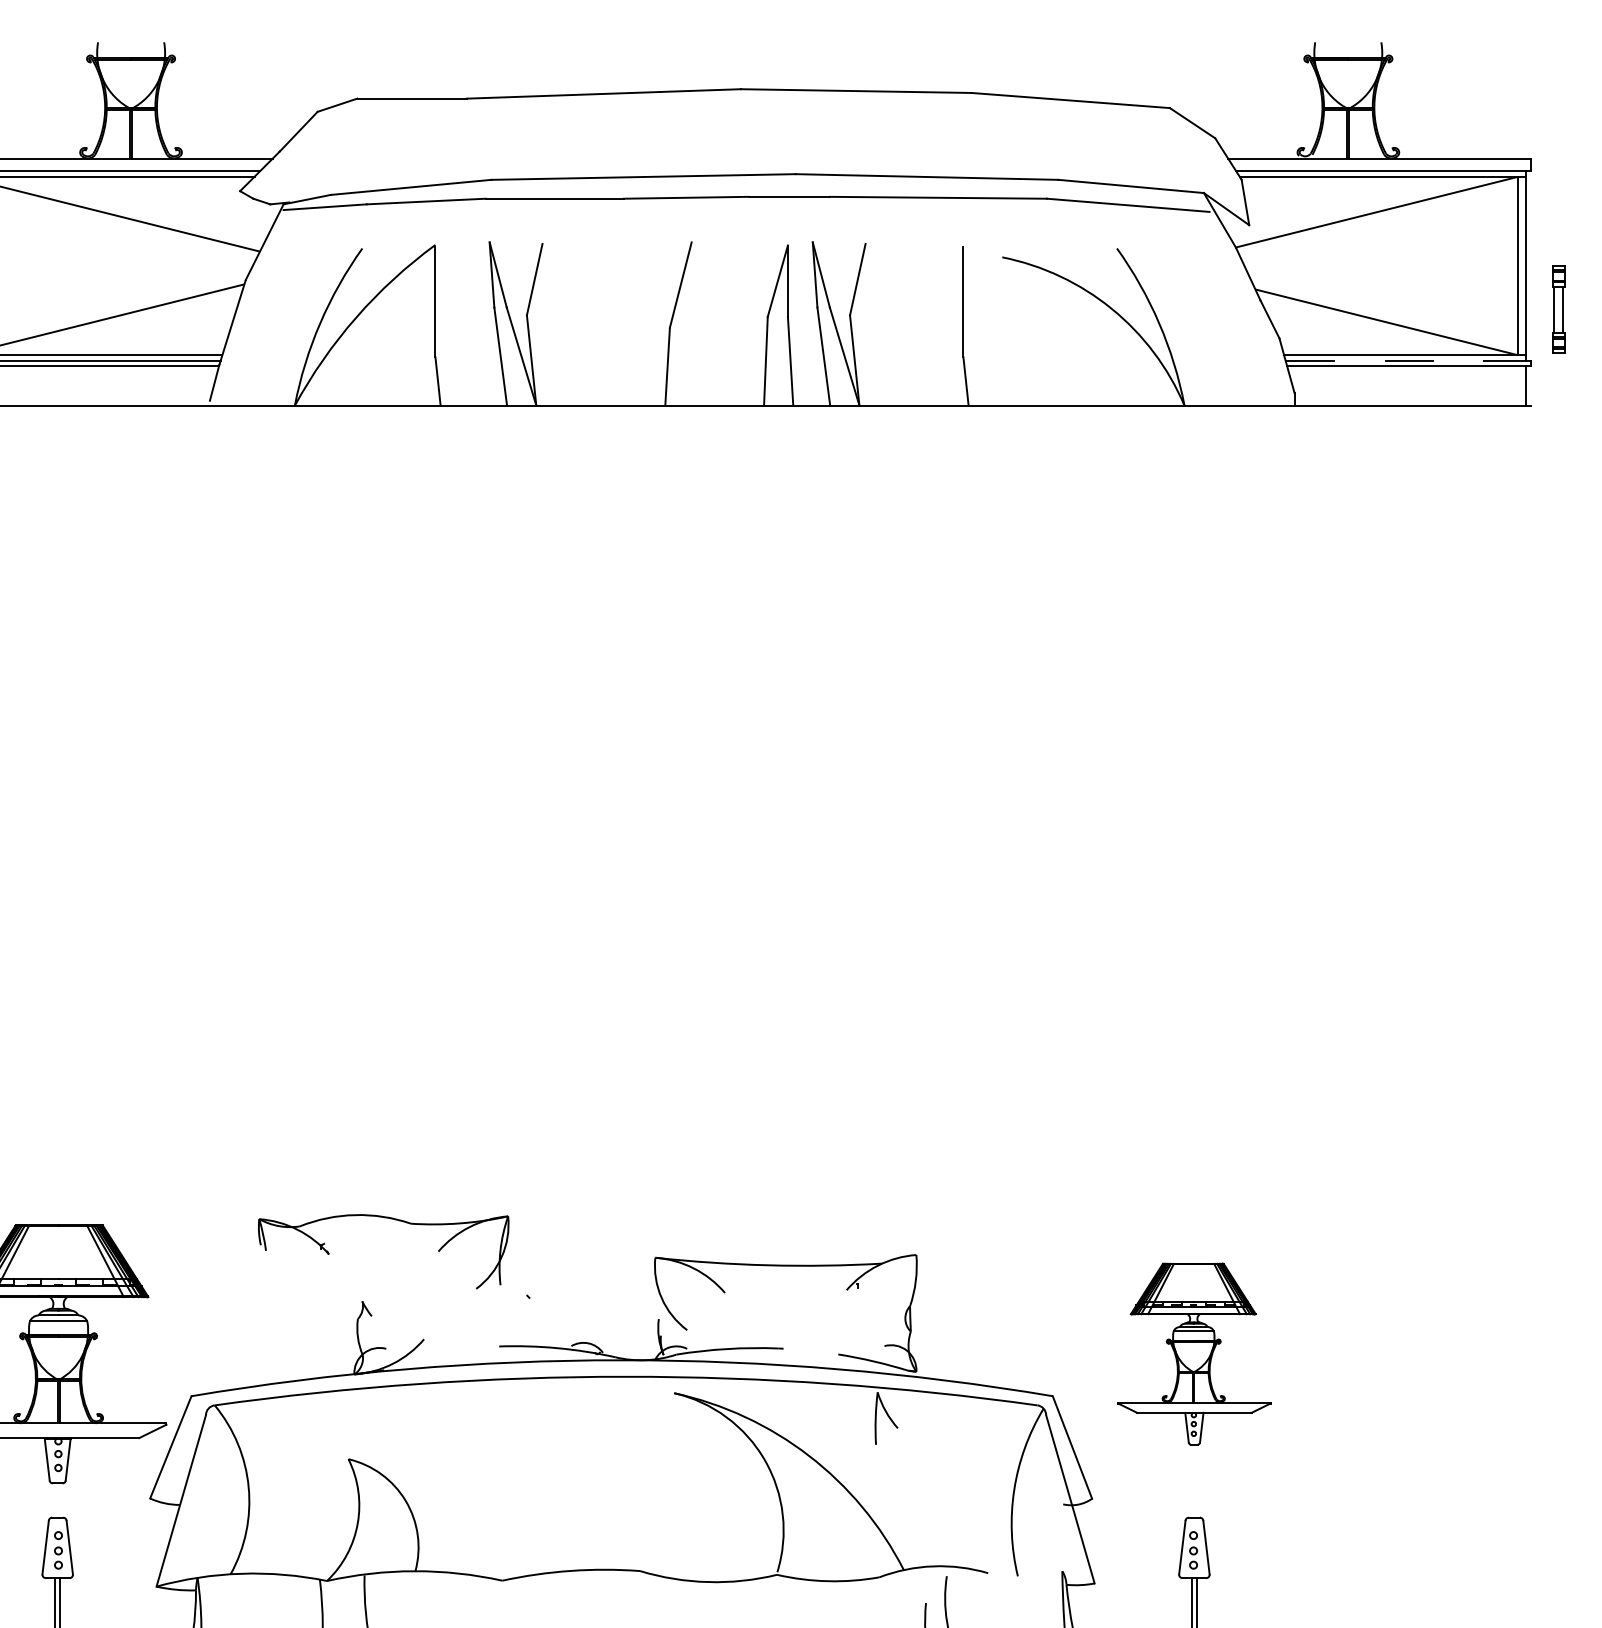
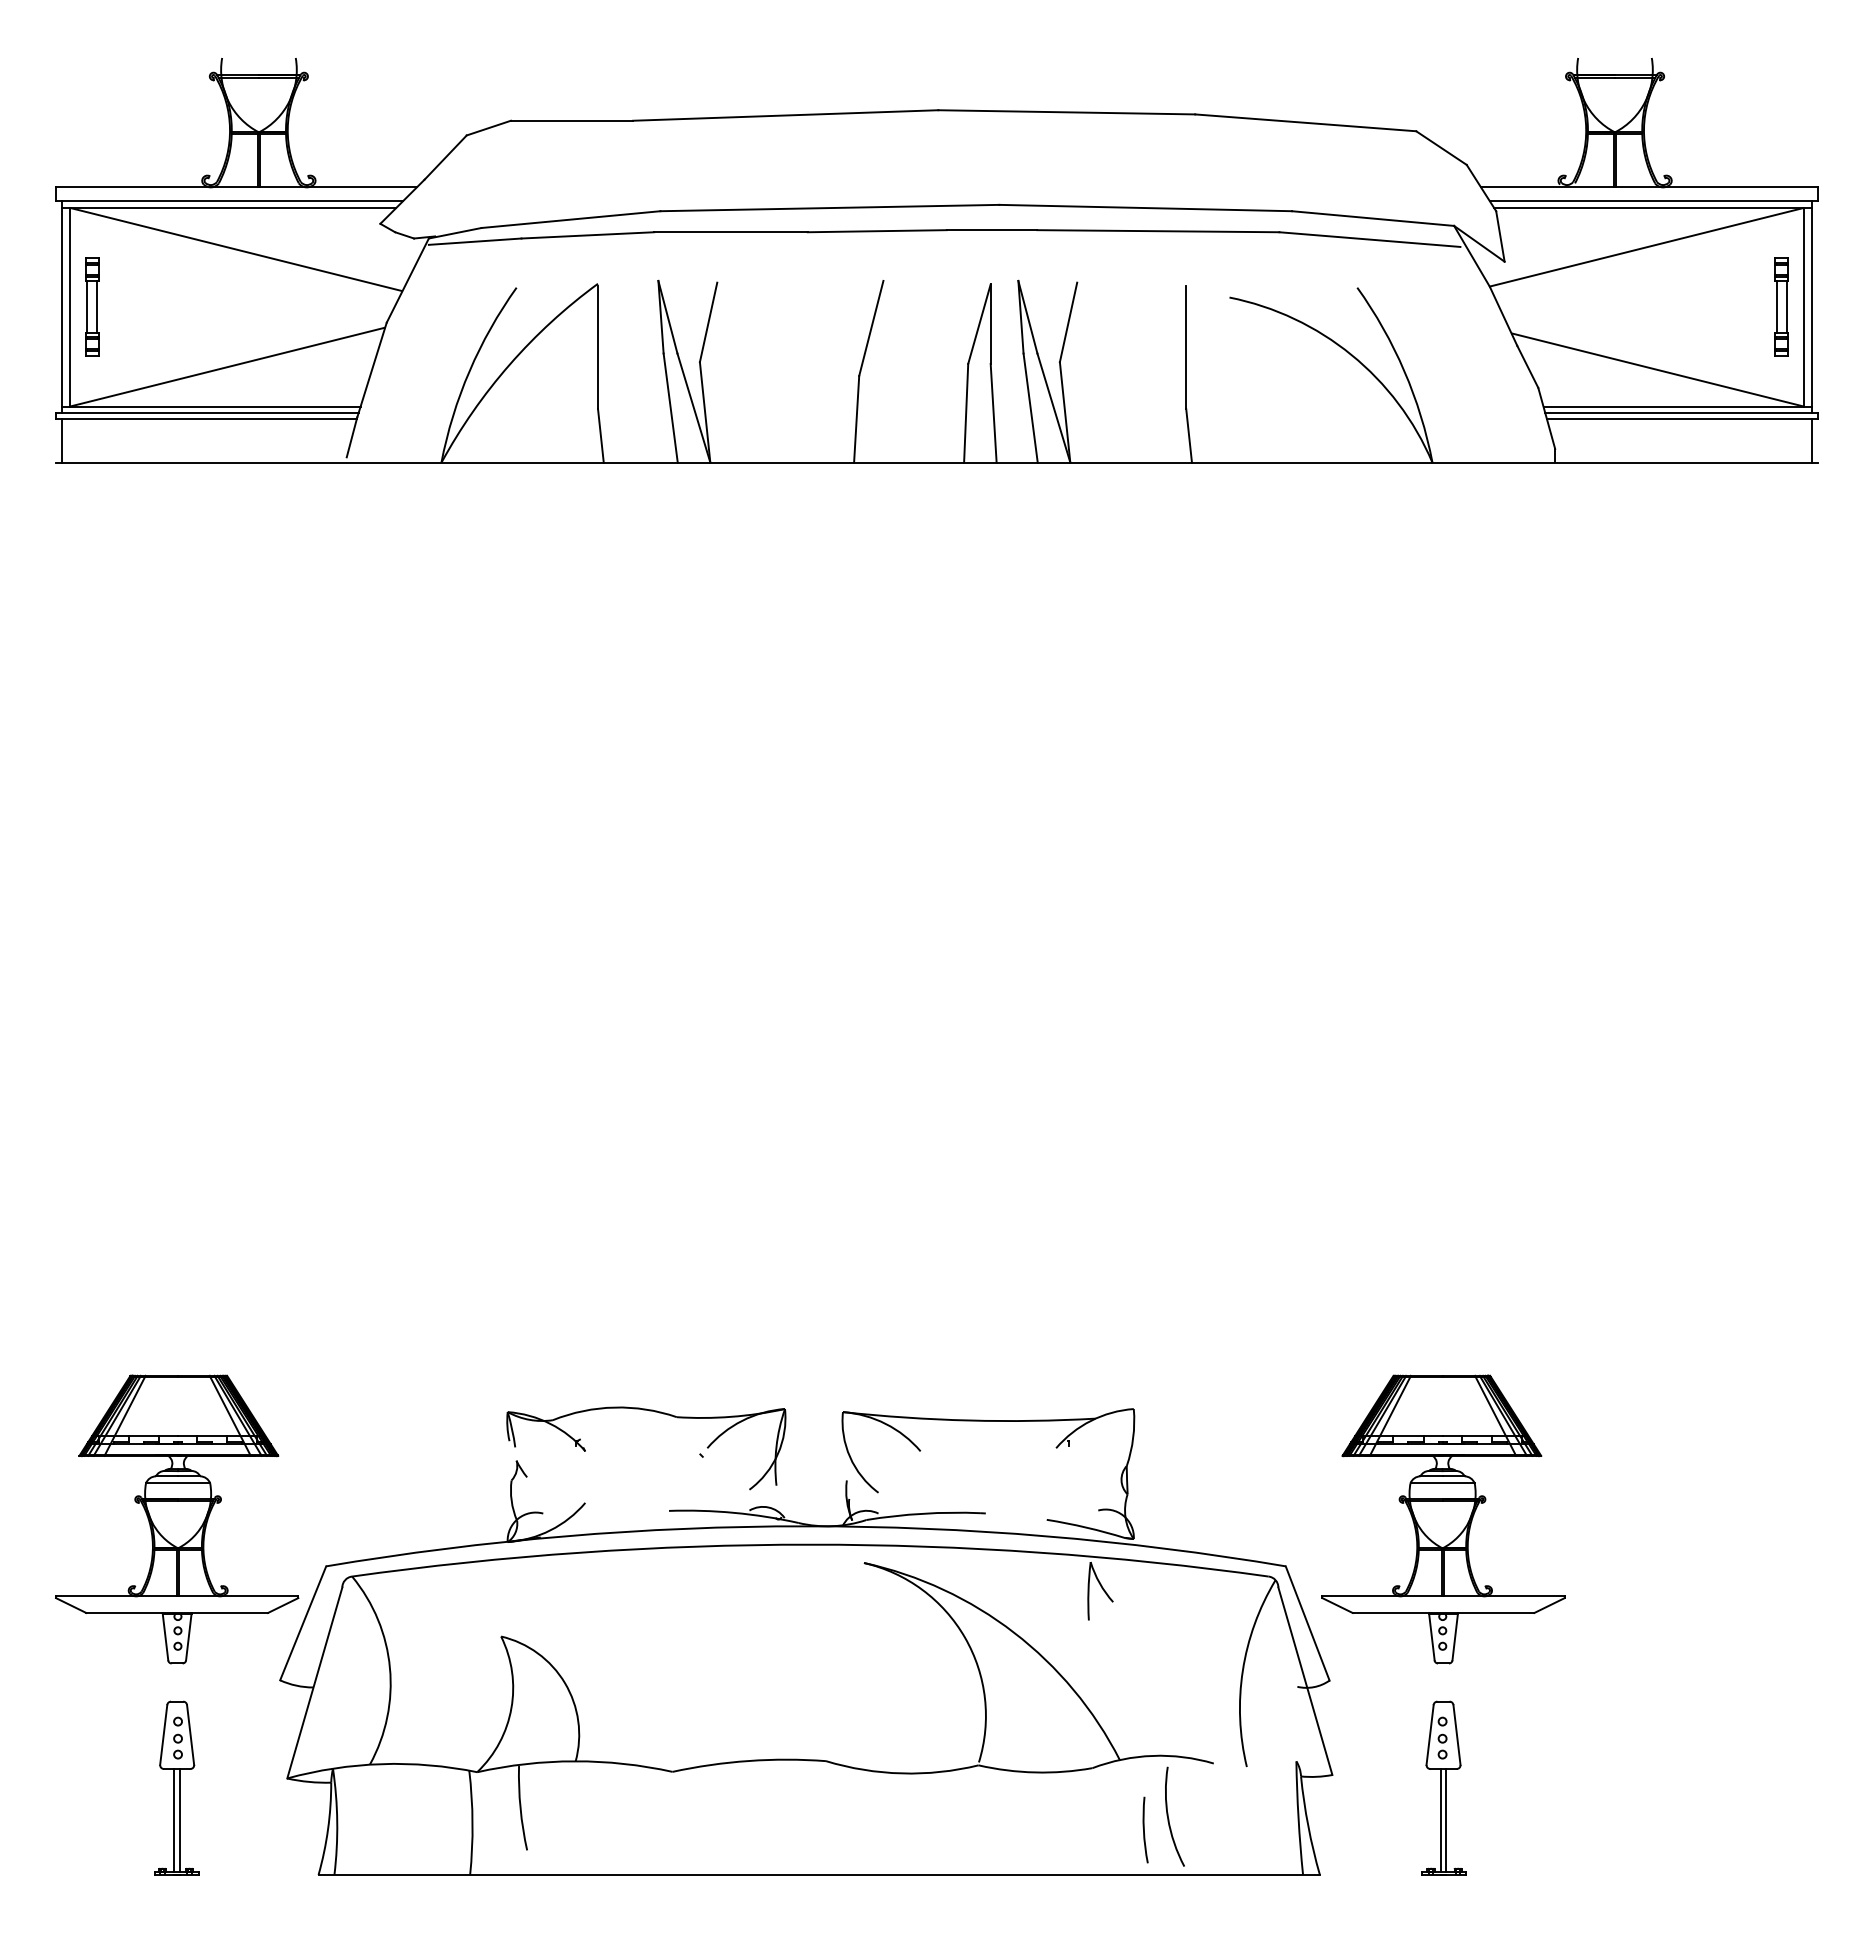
part: (1558, 309) -> (1781, 306), moved
line: (1405, 361) -> (1678, 413), dashed -> solid
part: (391, 1219) -> (655, 1412), moved
part: (1194, 1354) -> (1443, 1519), size x1.43

